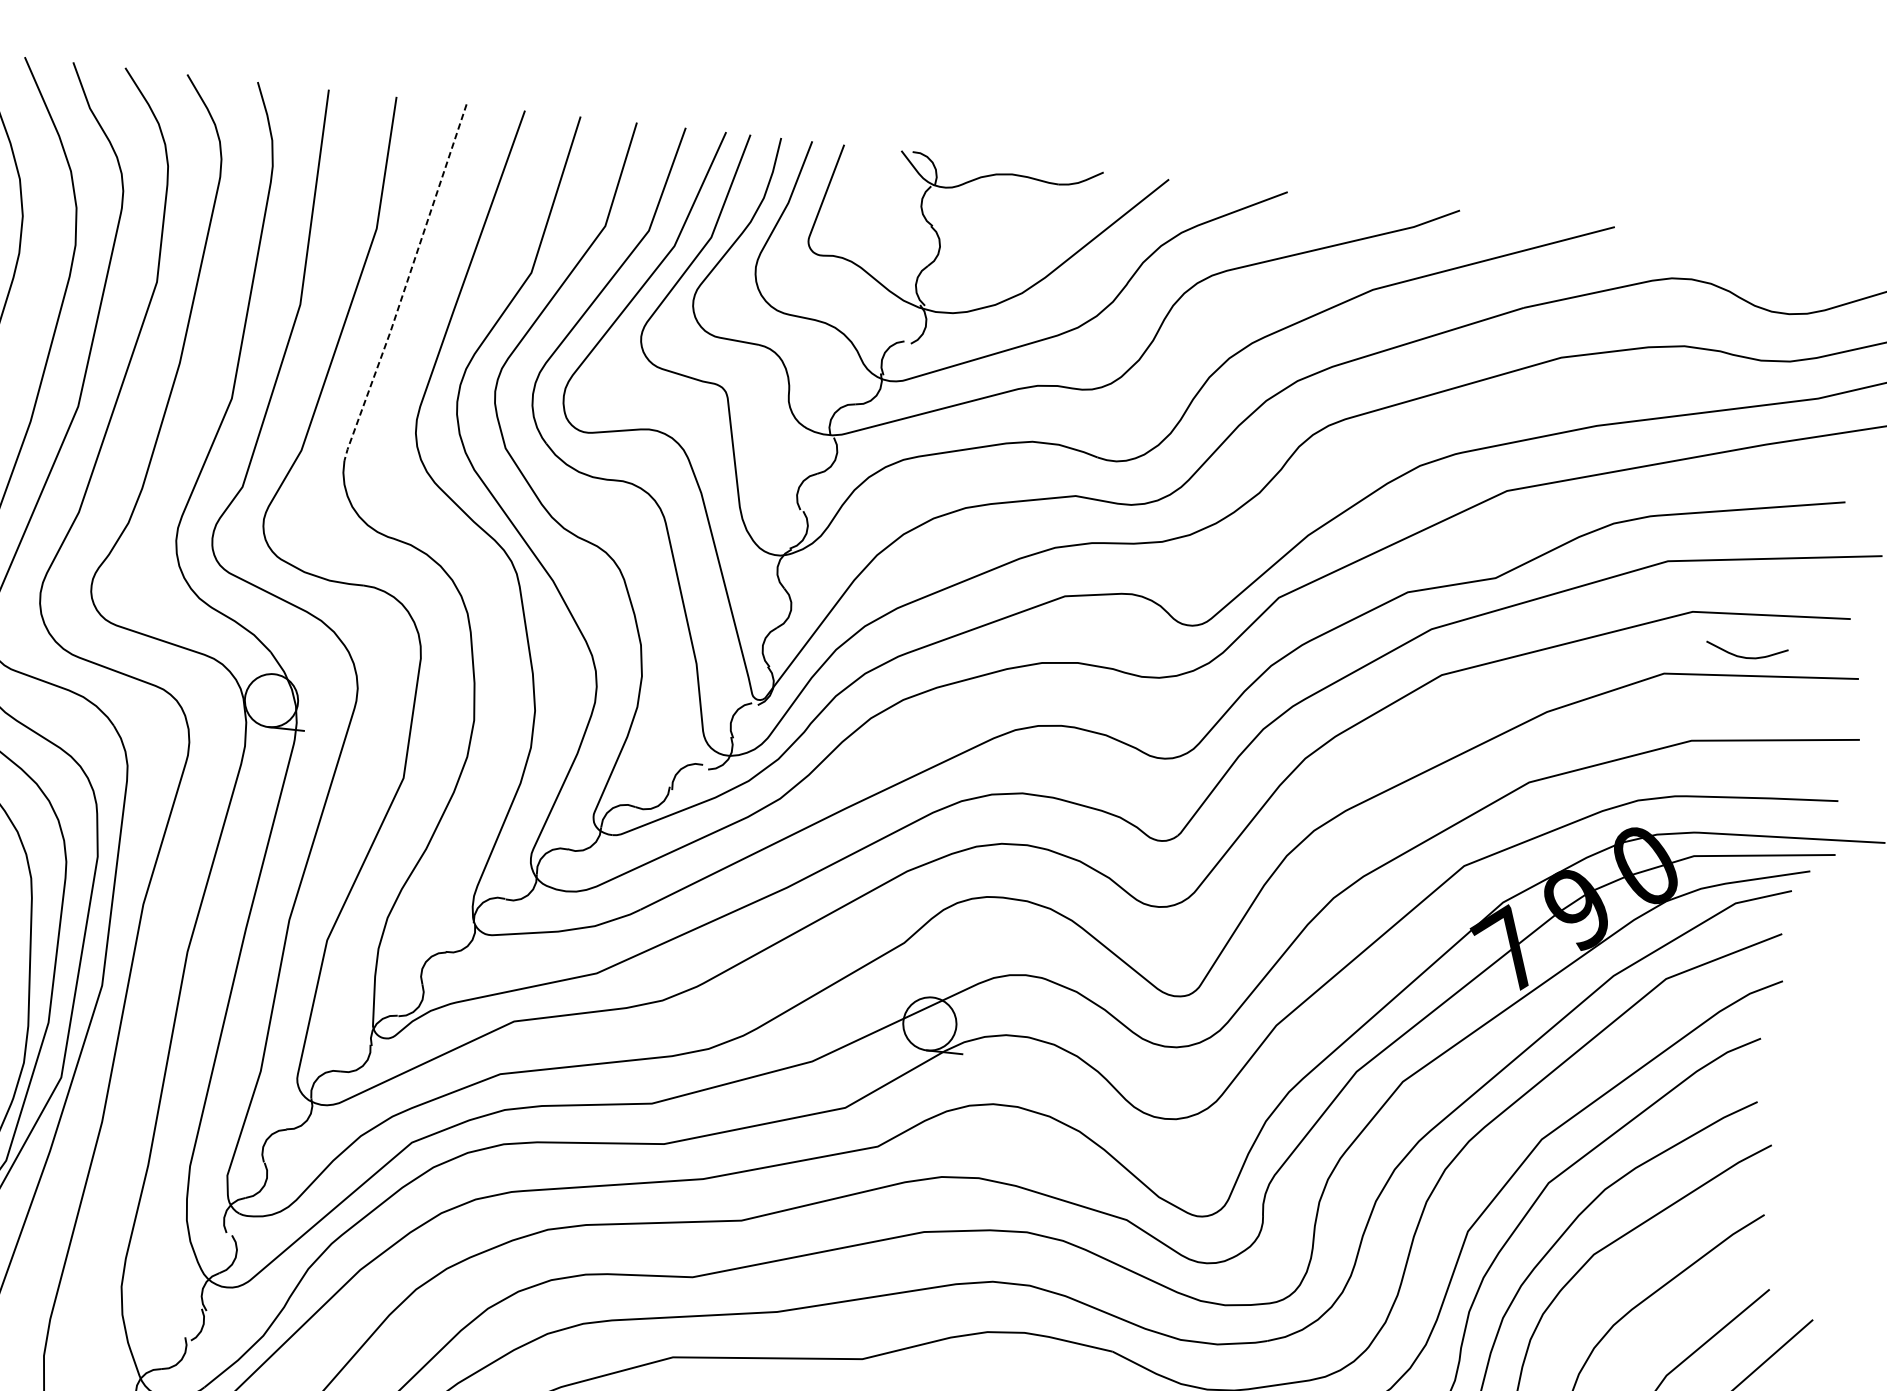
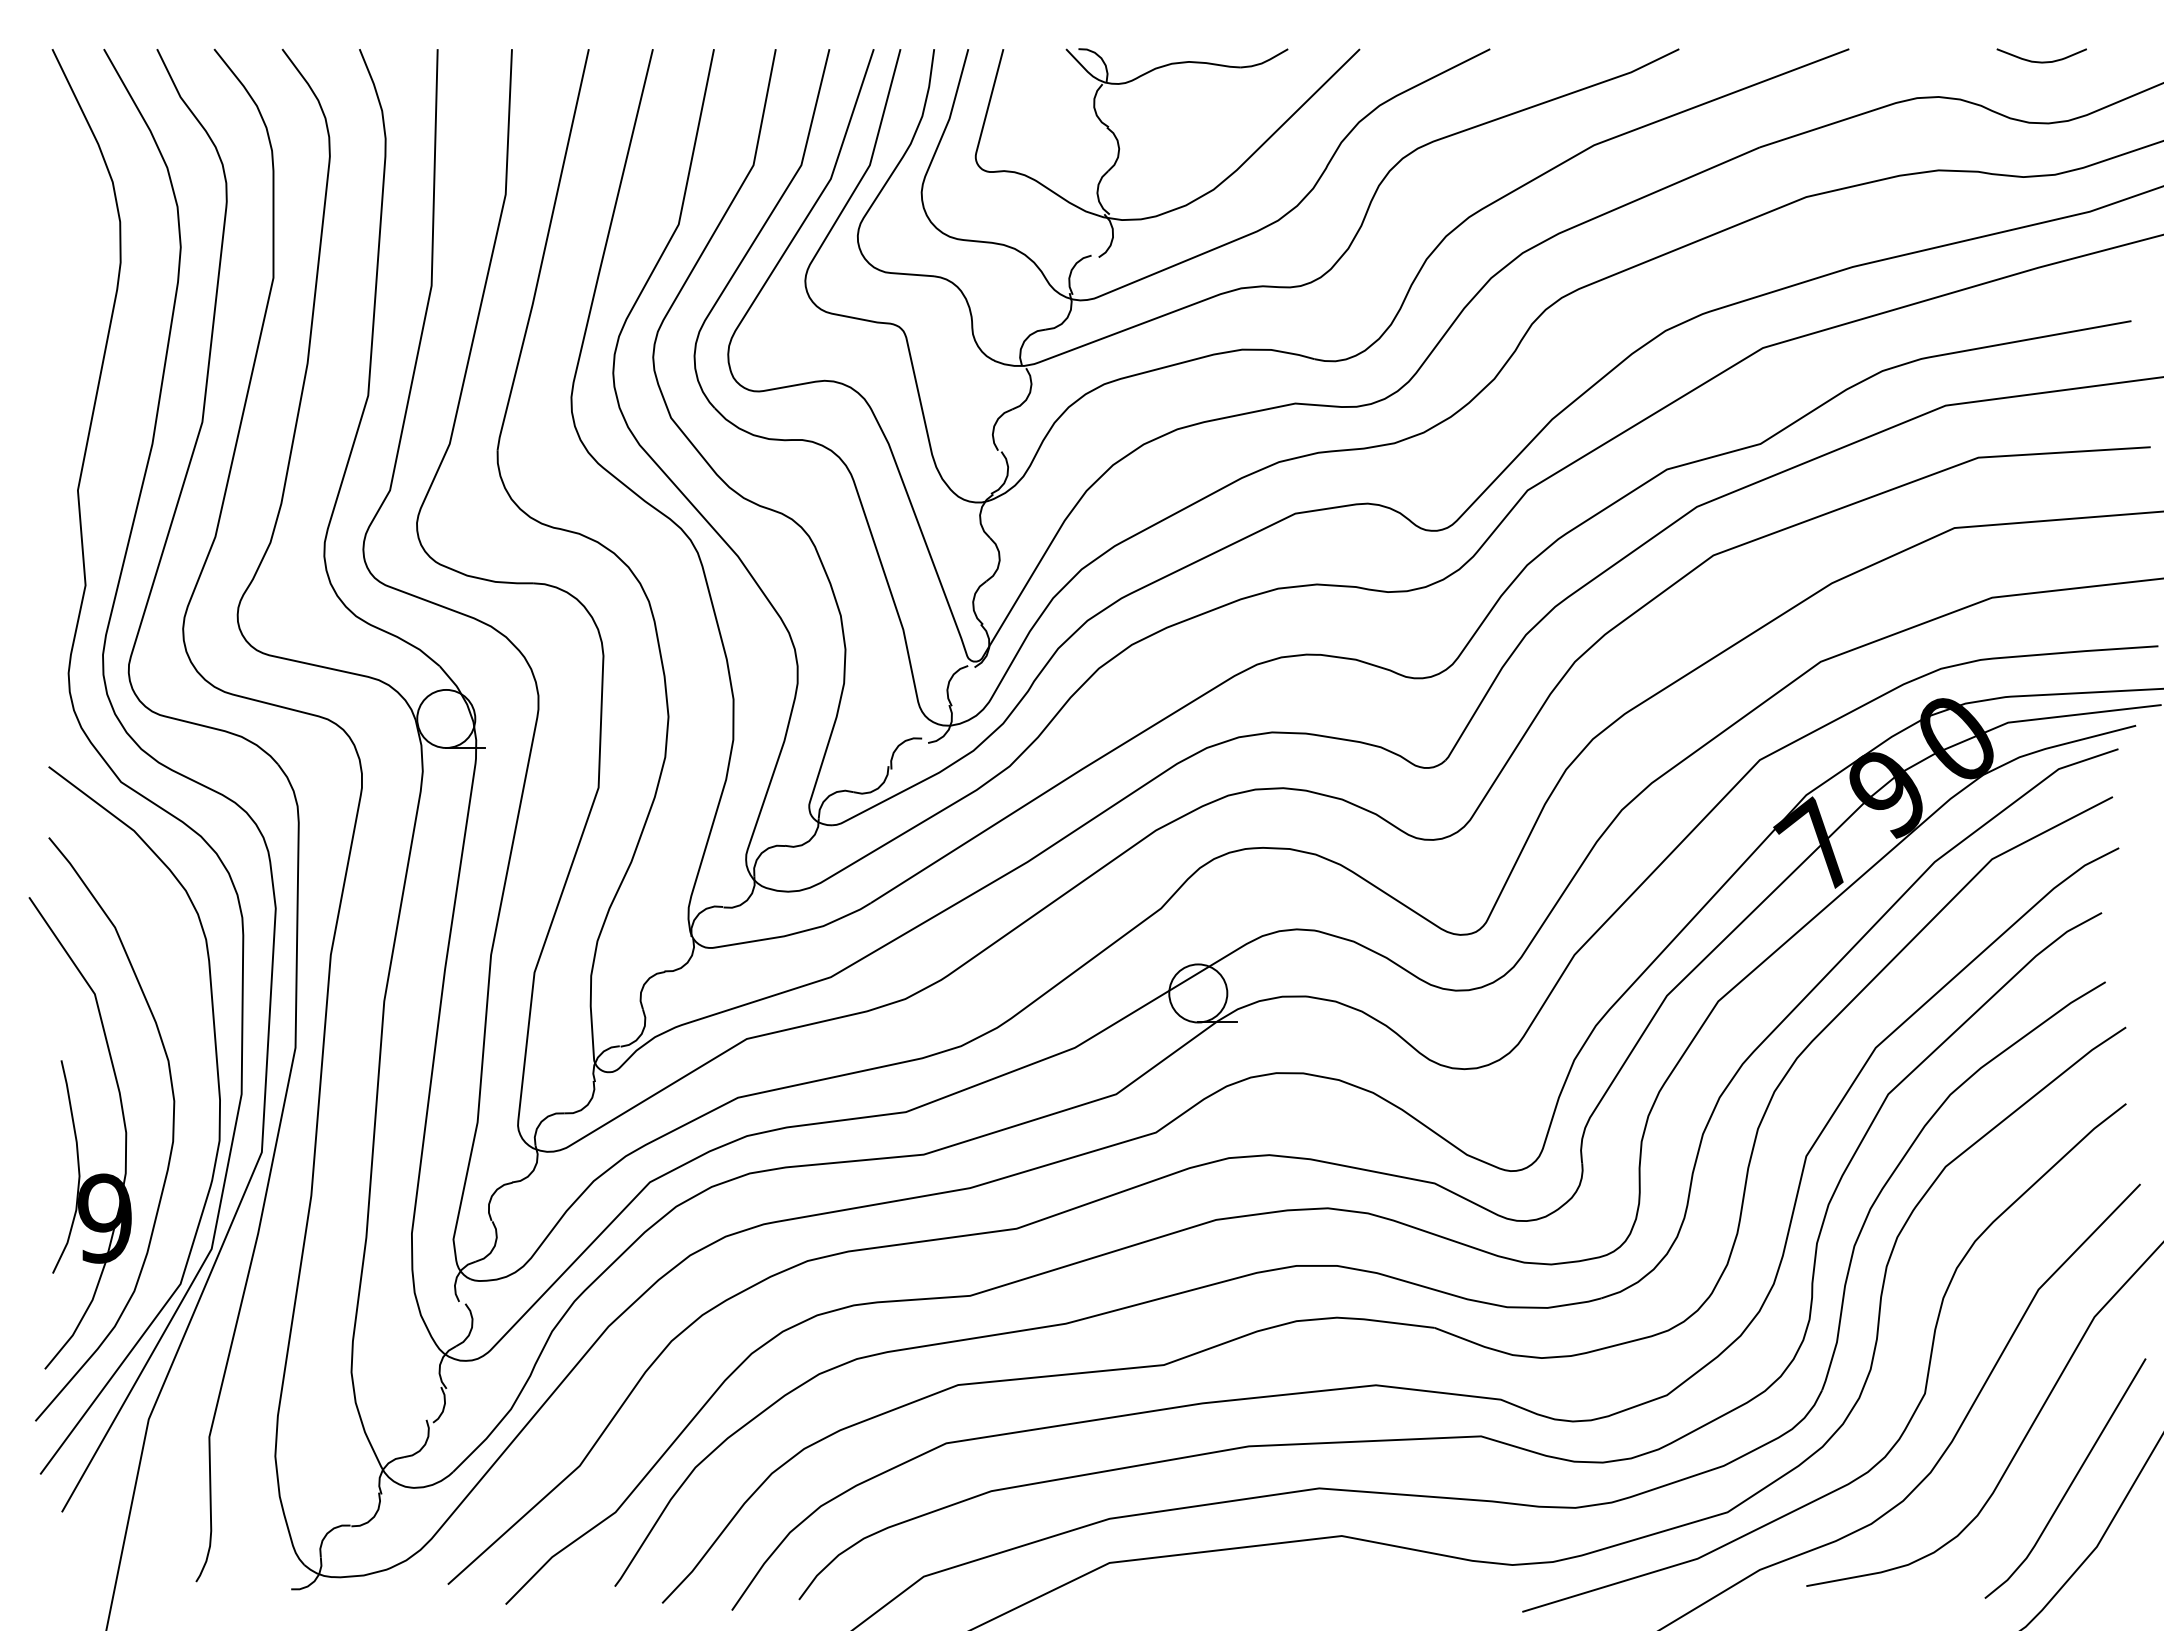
line: (406, 283) -> (544, 250), dashed -> solid
curve: (1746, 656) -> (2041, 61), moved

